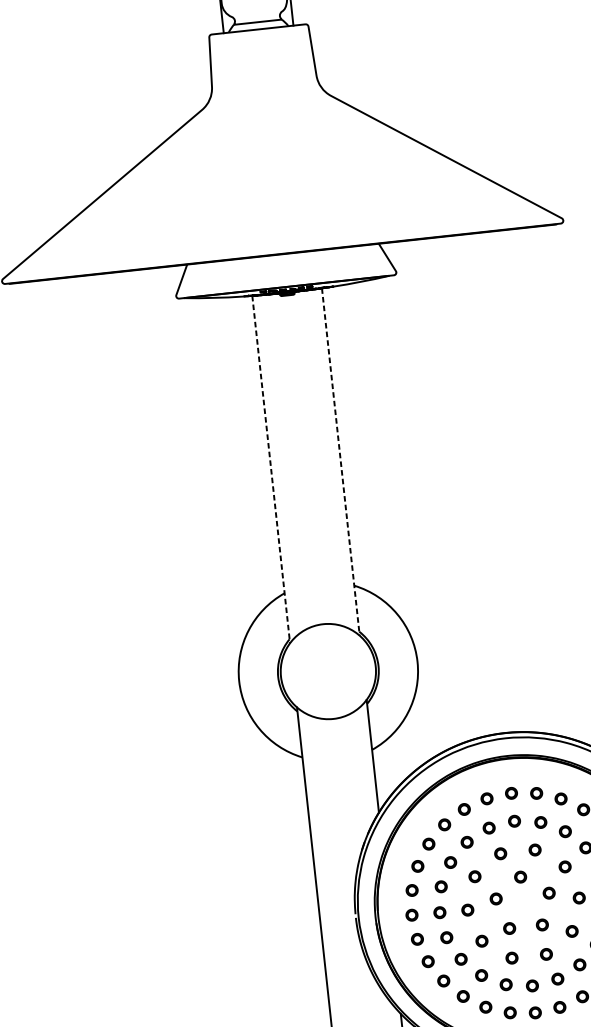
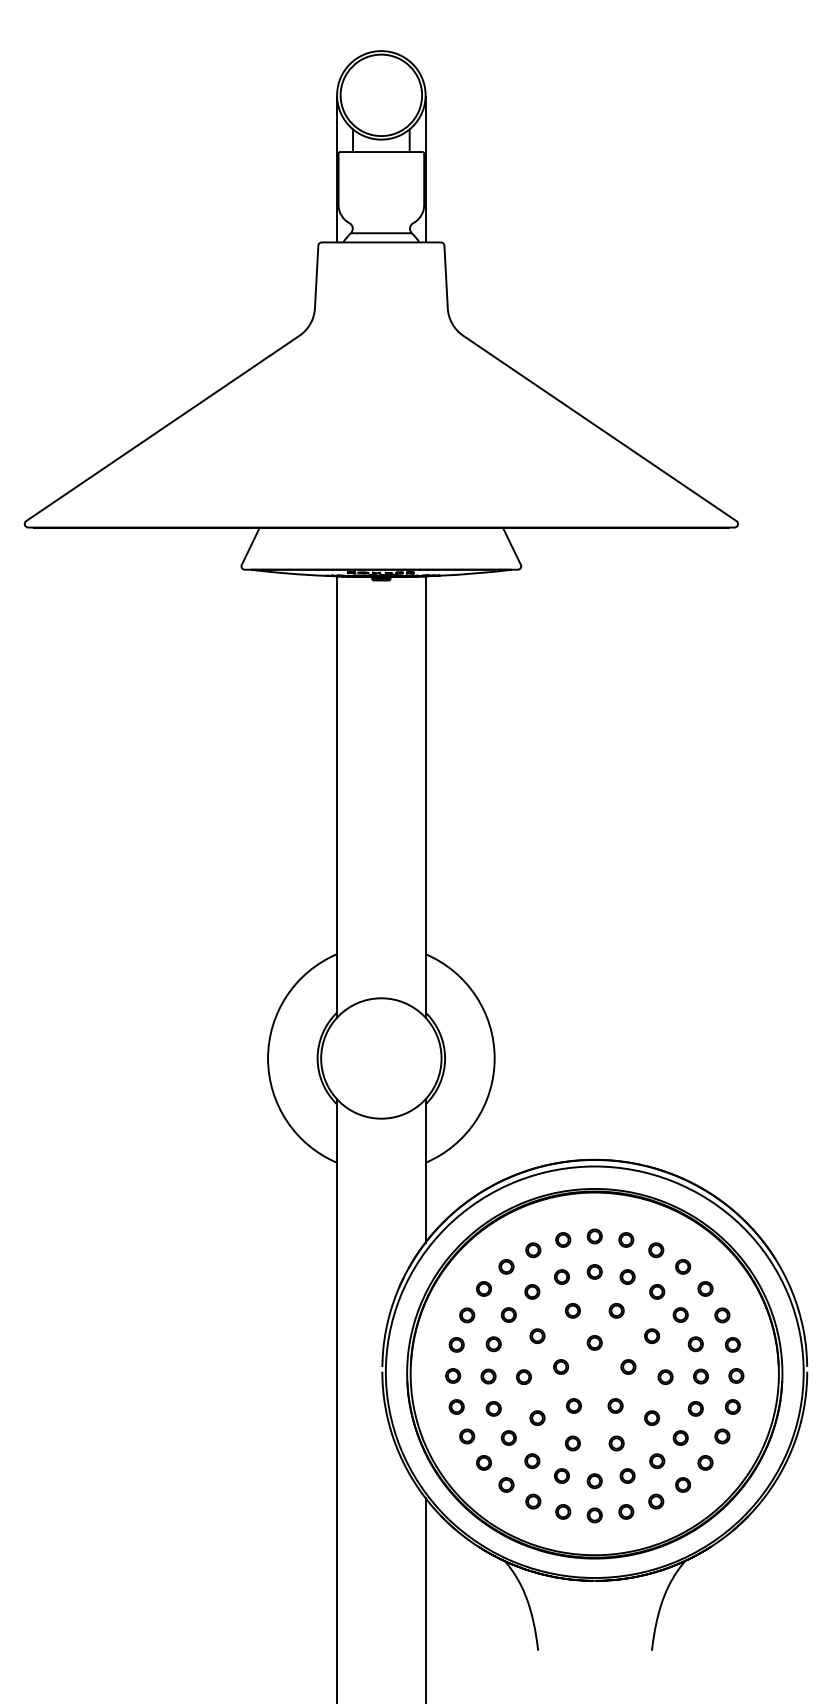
line: (340, 461) -> (425, 796), dashed -> solid
line: (271, 469) -> (337, 796), dashed -> solid

